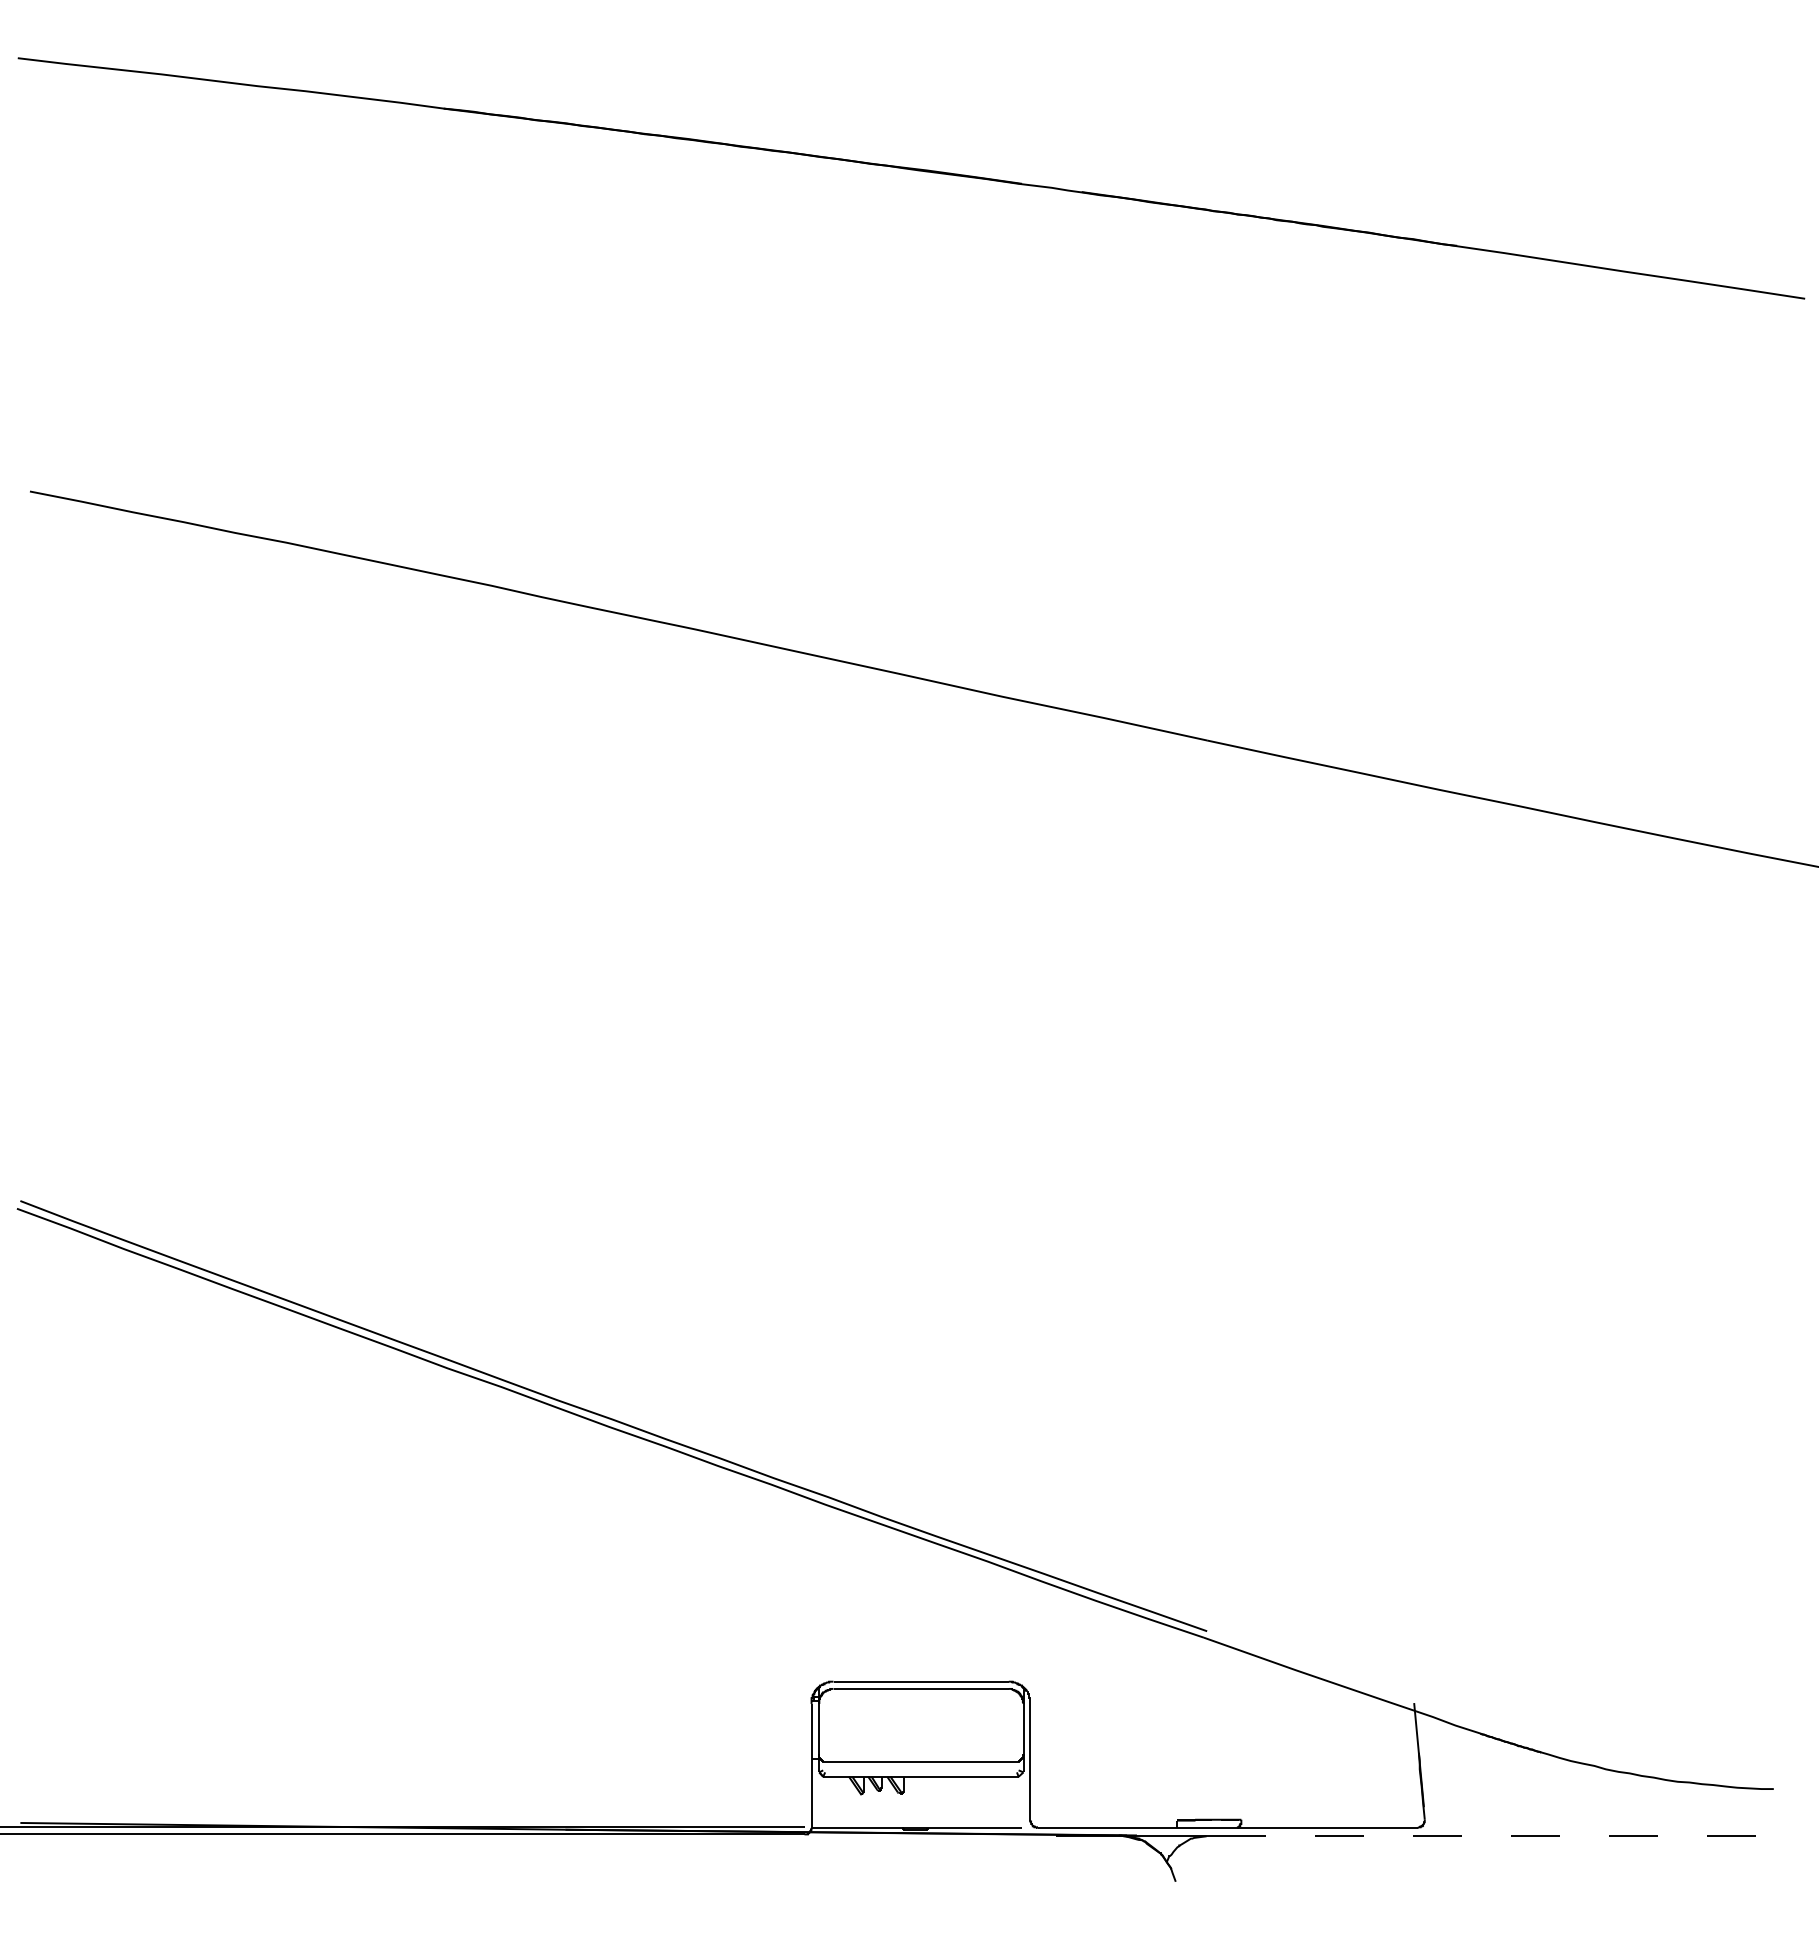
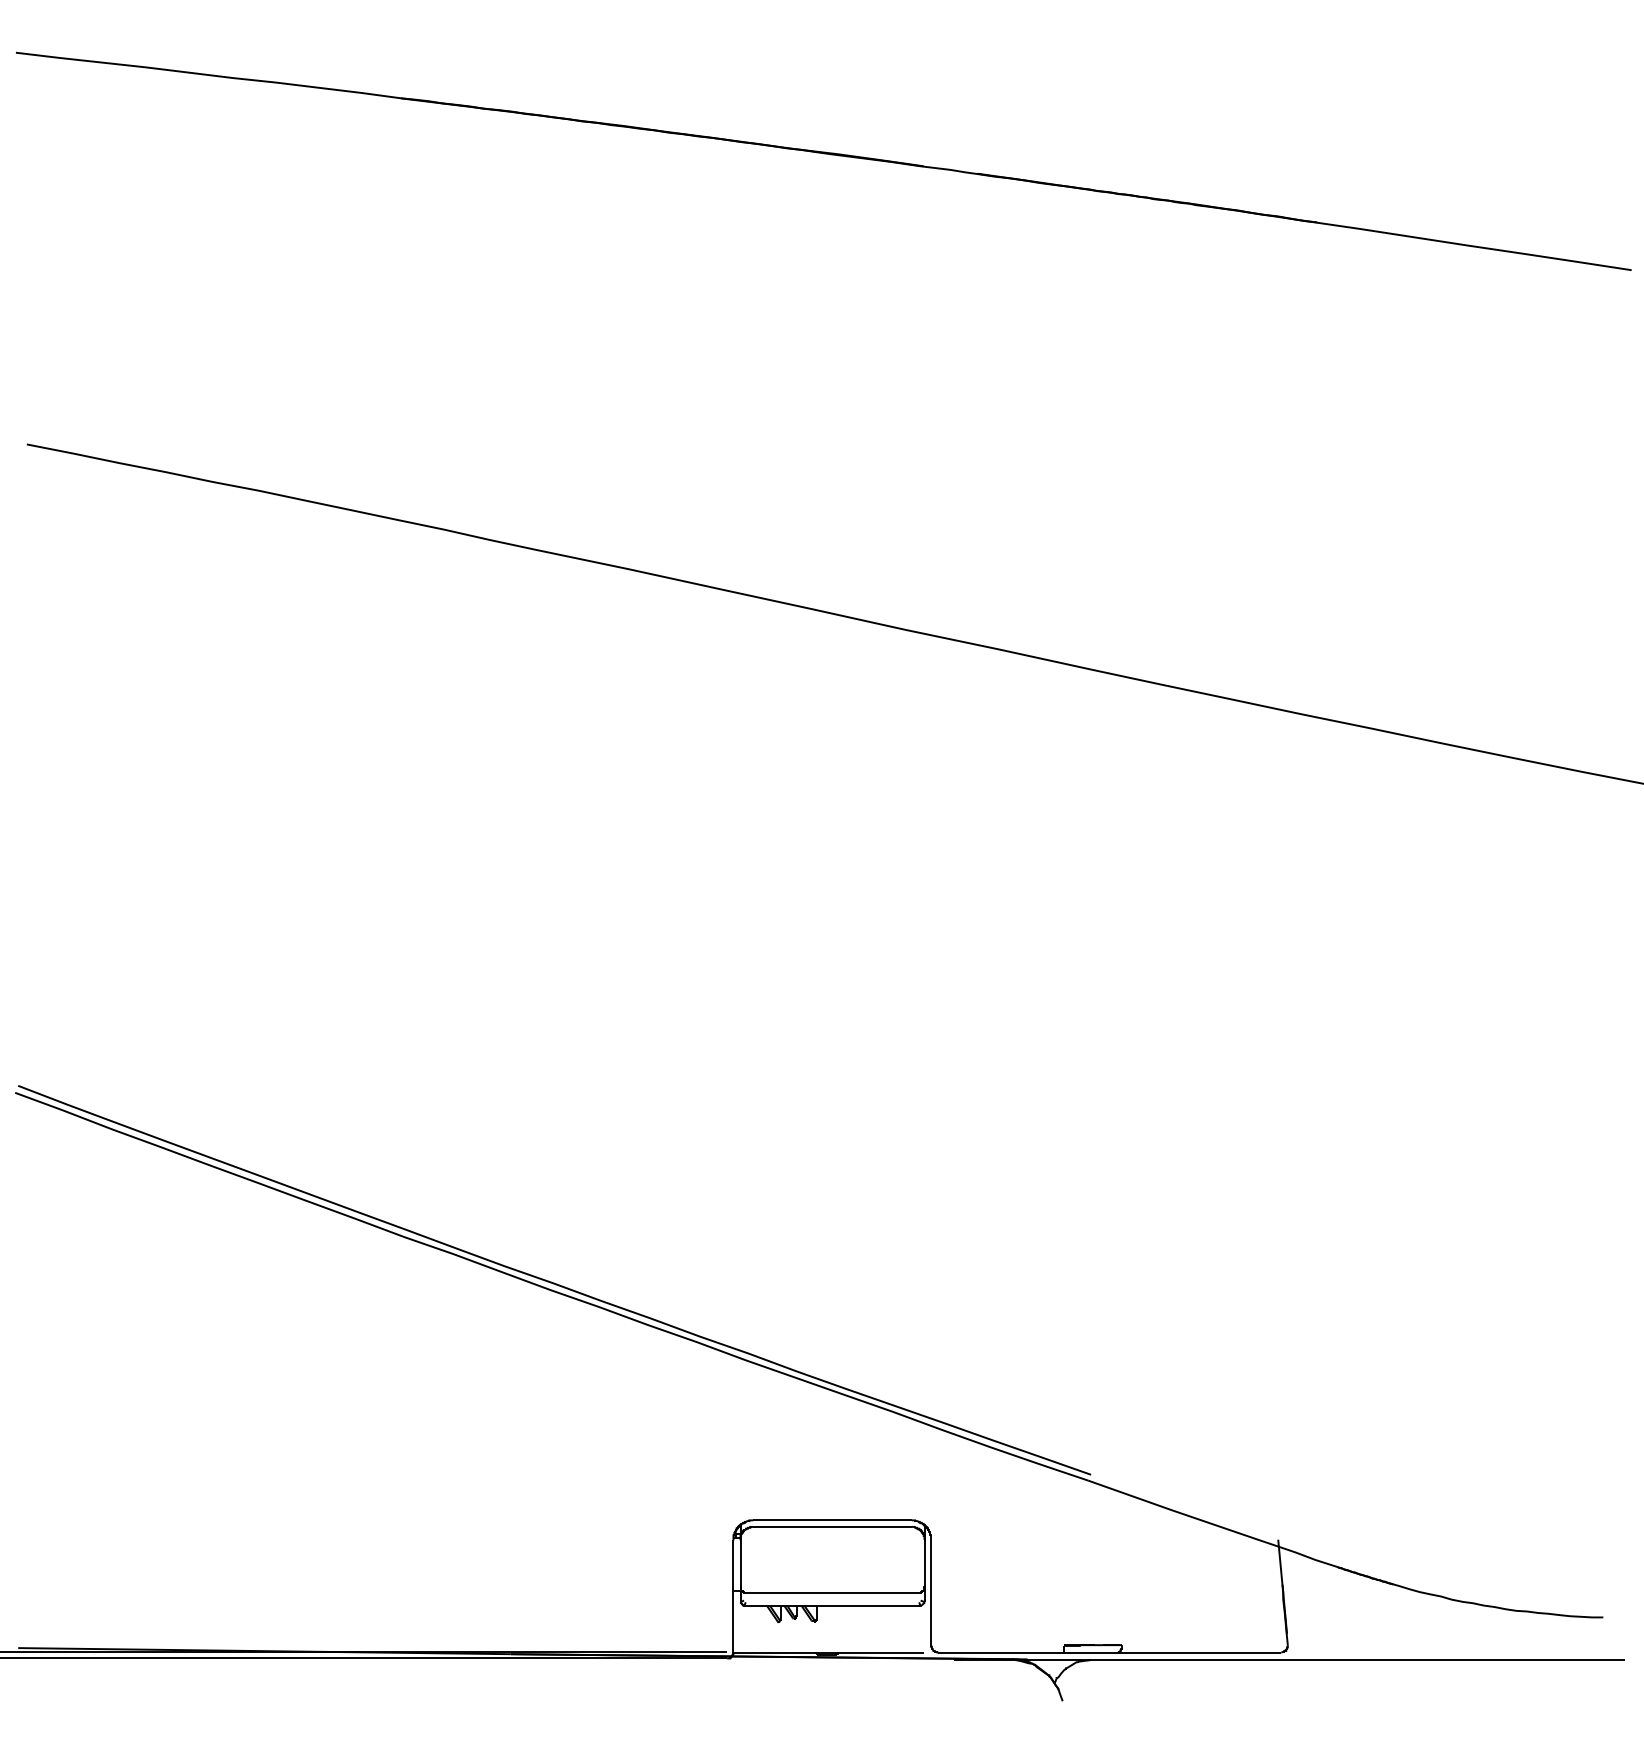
line: (1508, 1836) -> (1363, 1660), dashed -> solid

